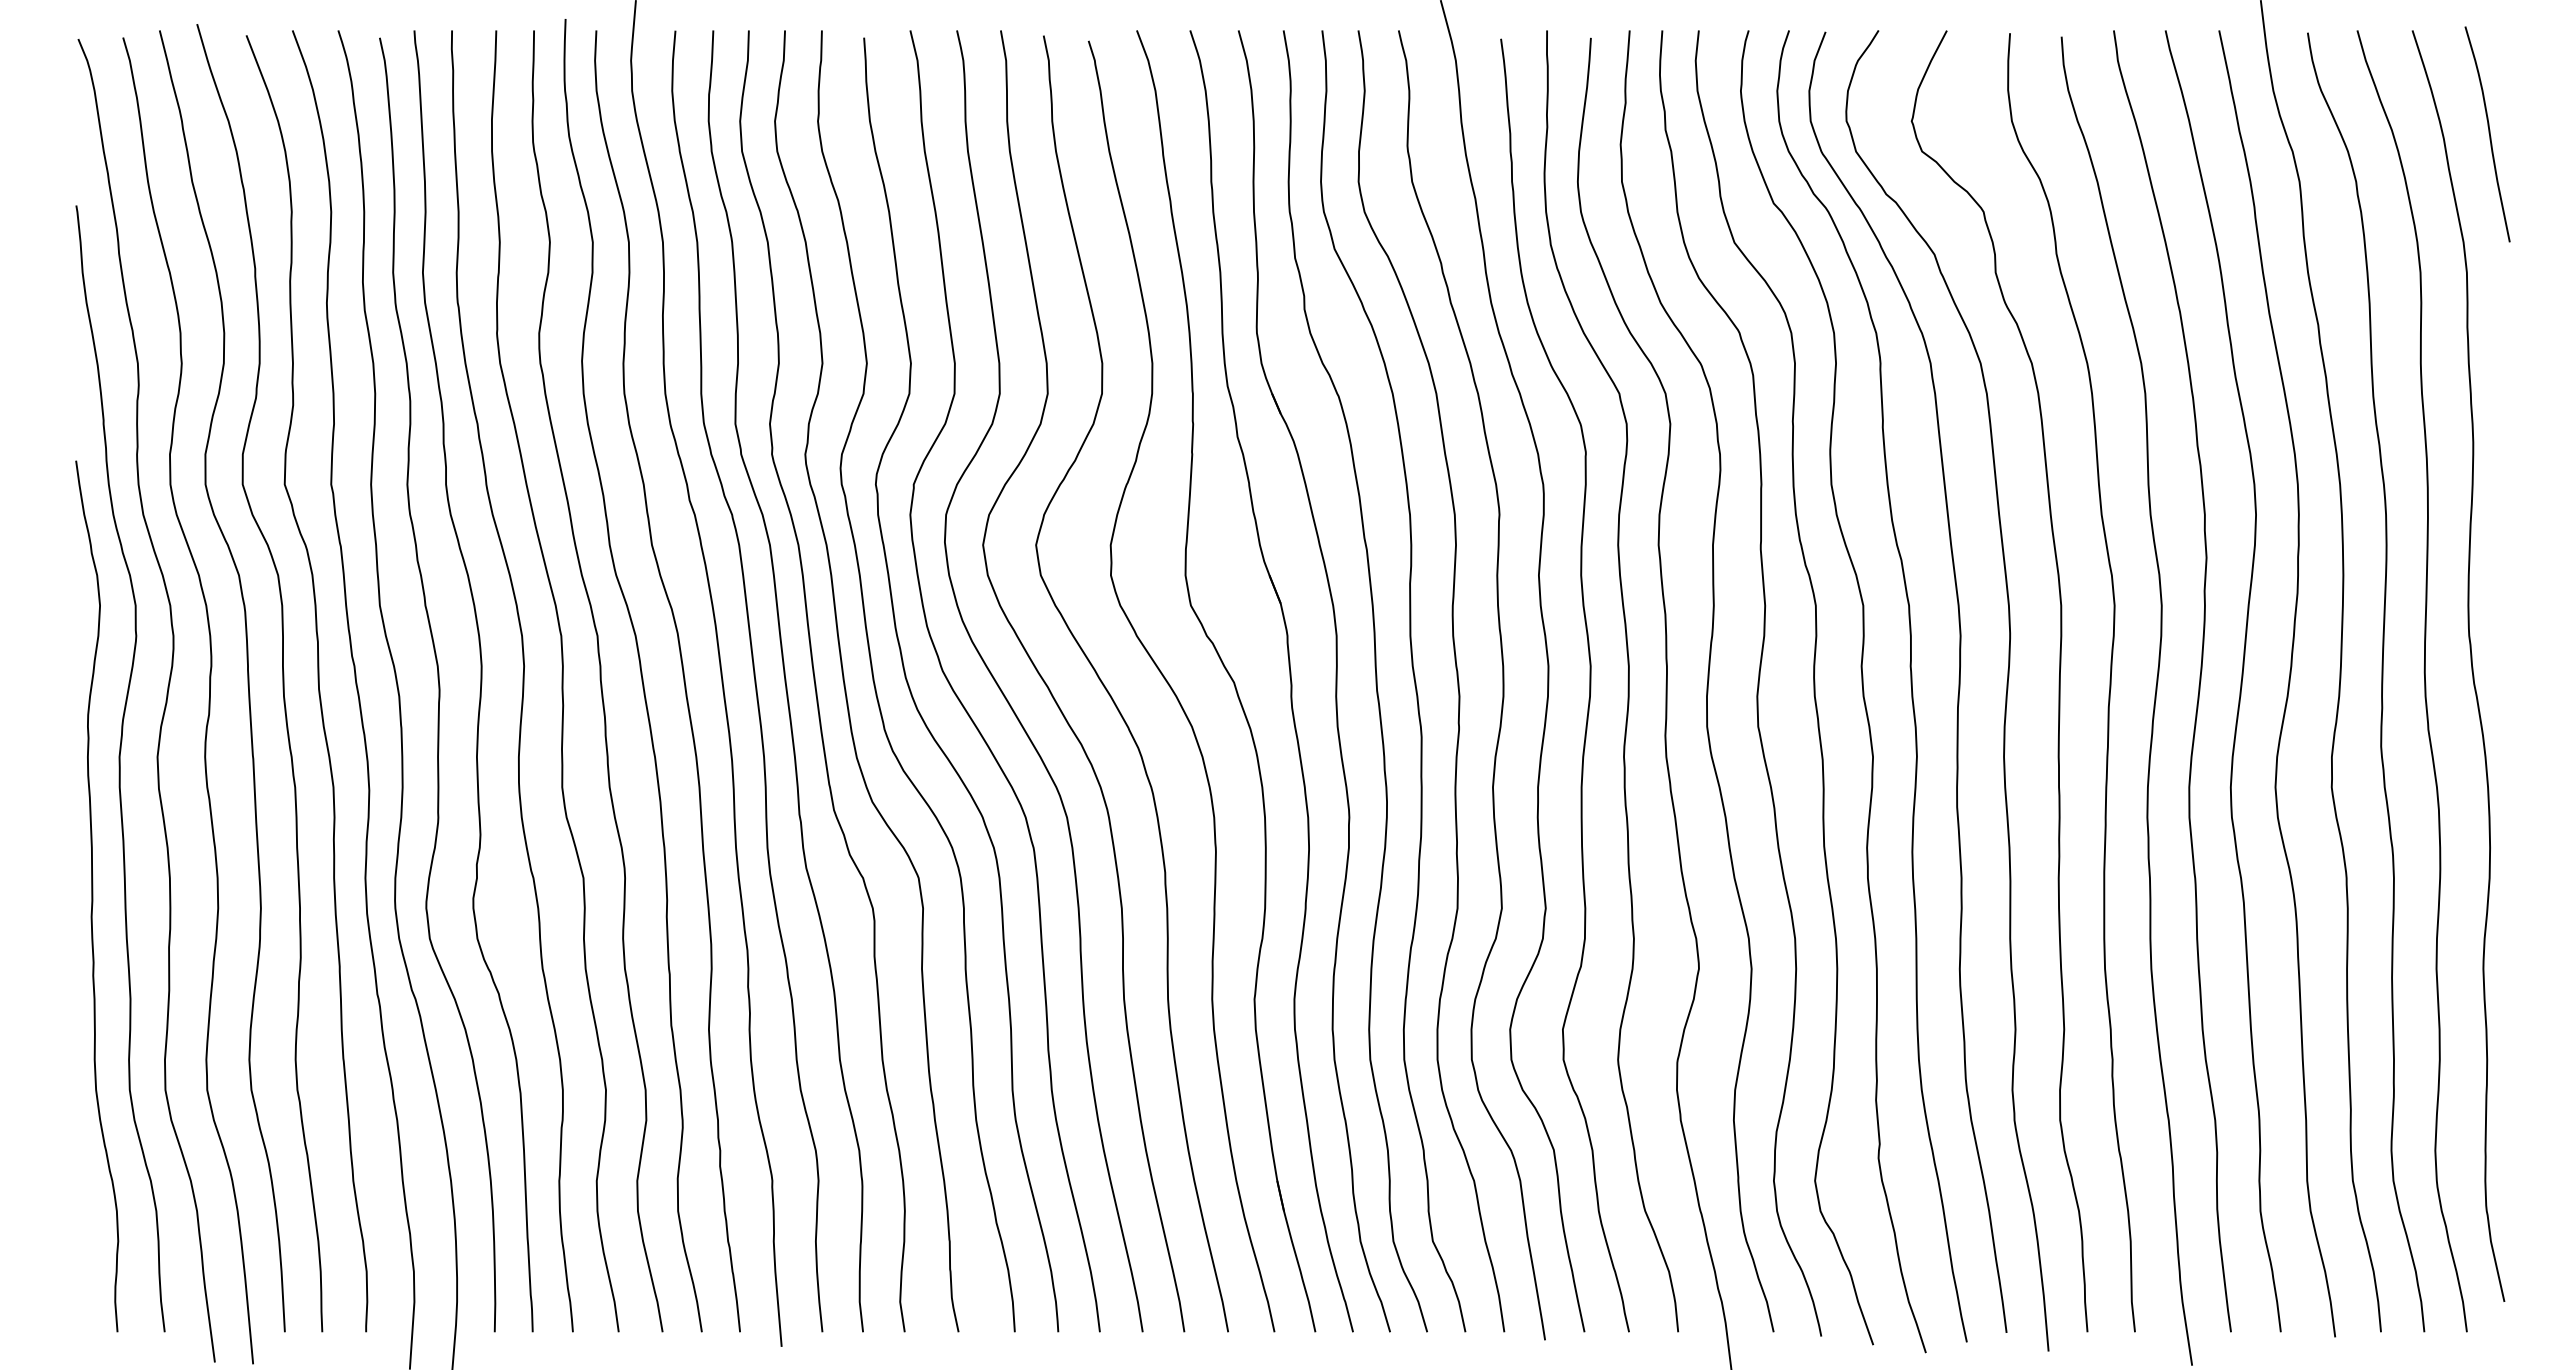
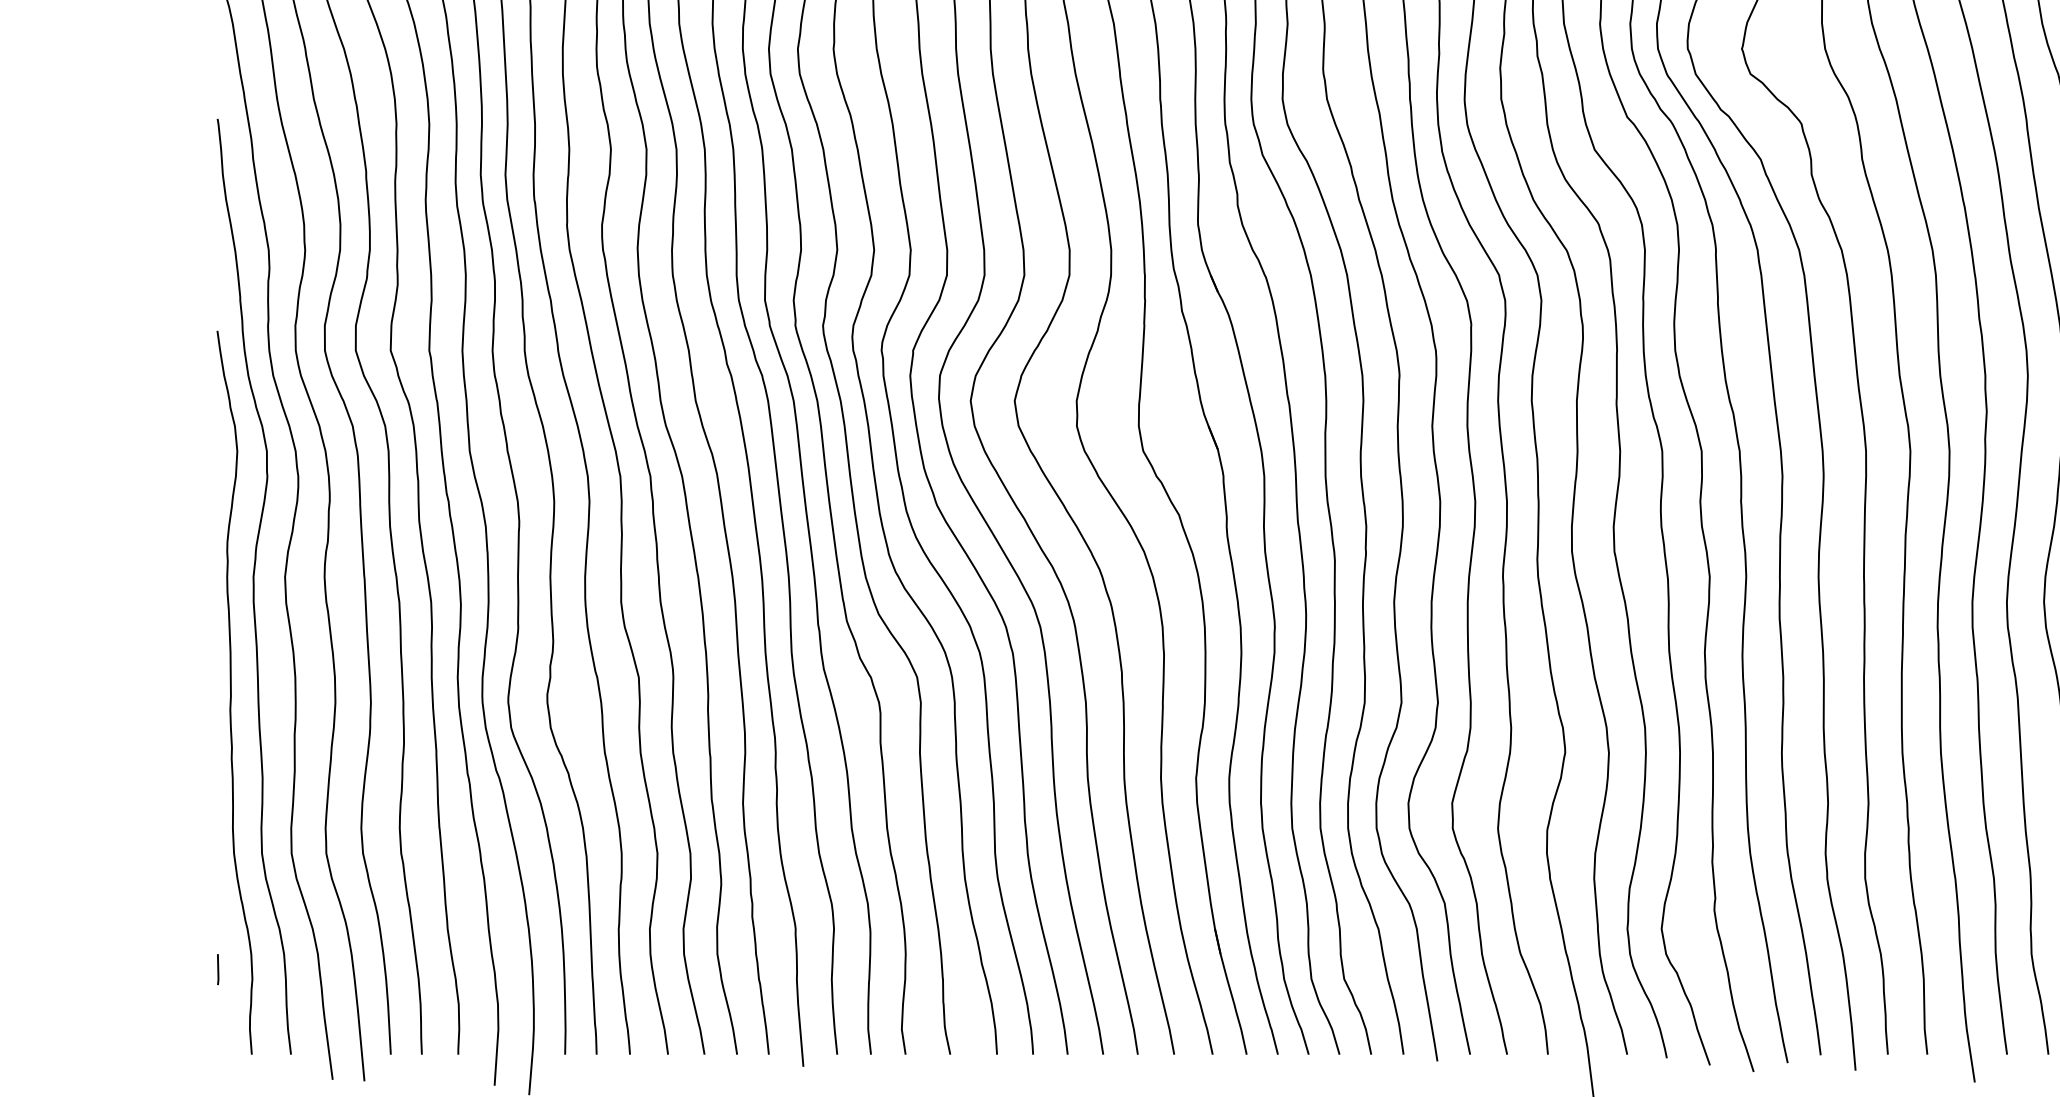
line: (76, 1229) -> (217, 969), added

